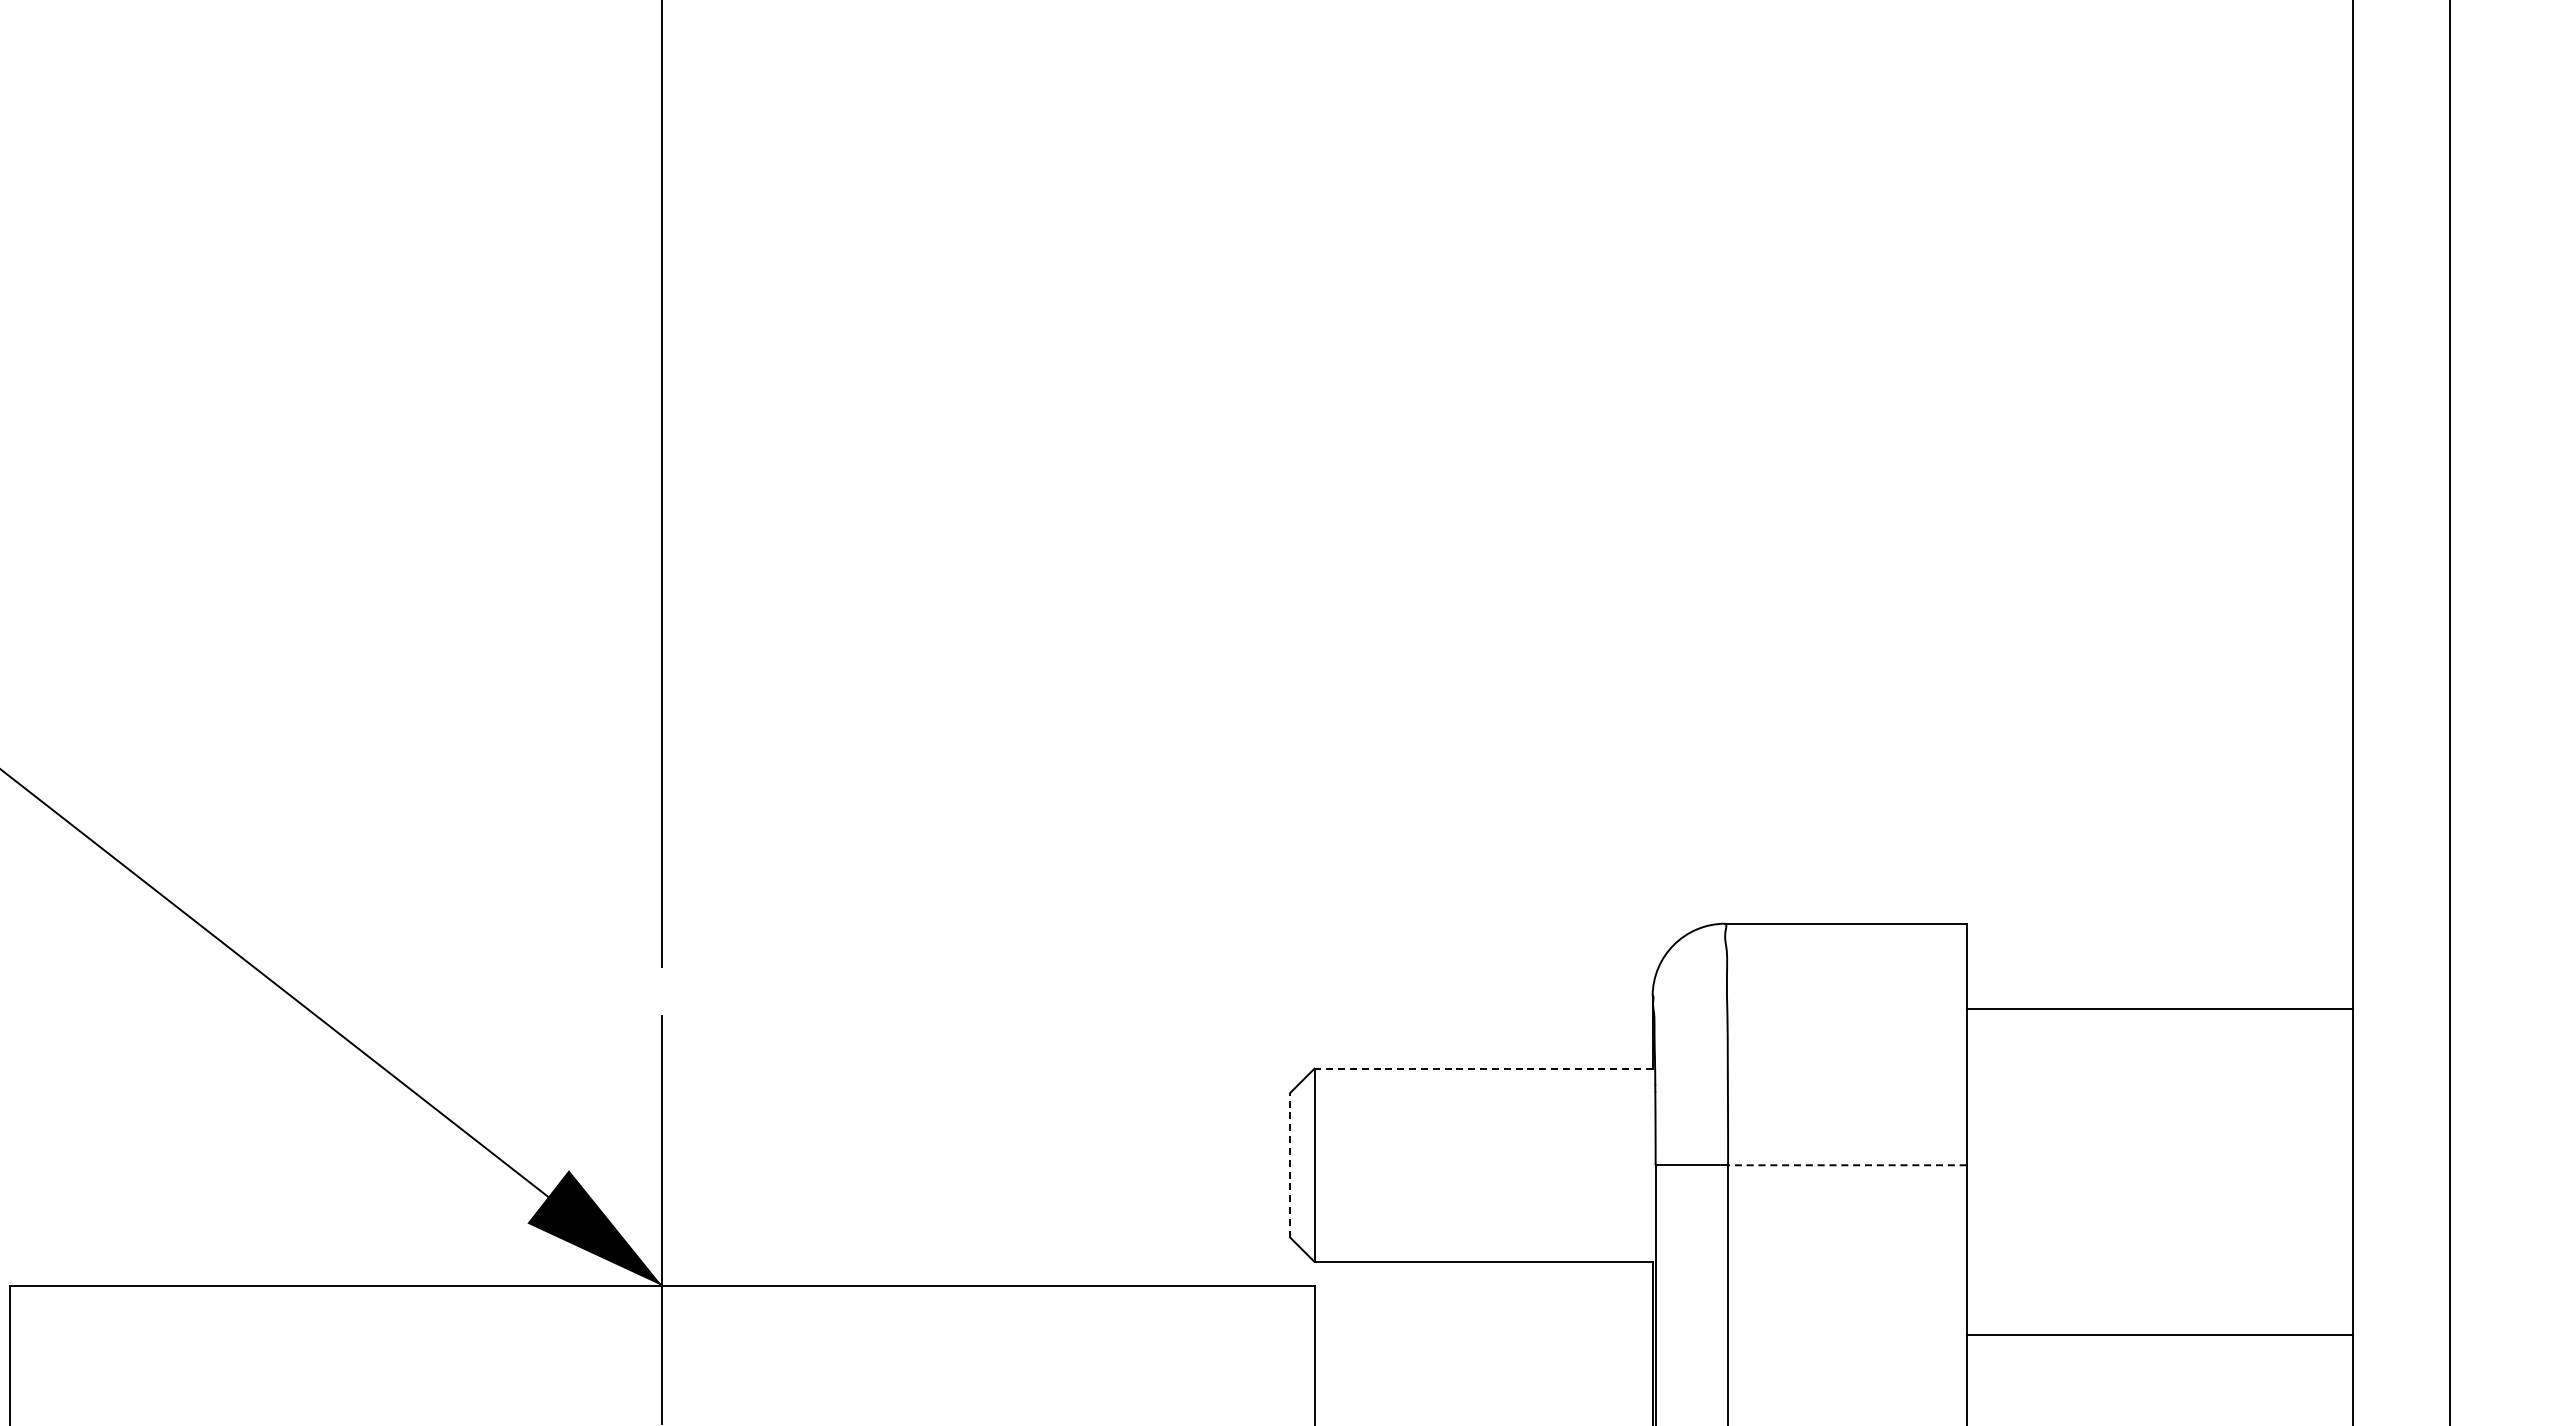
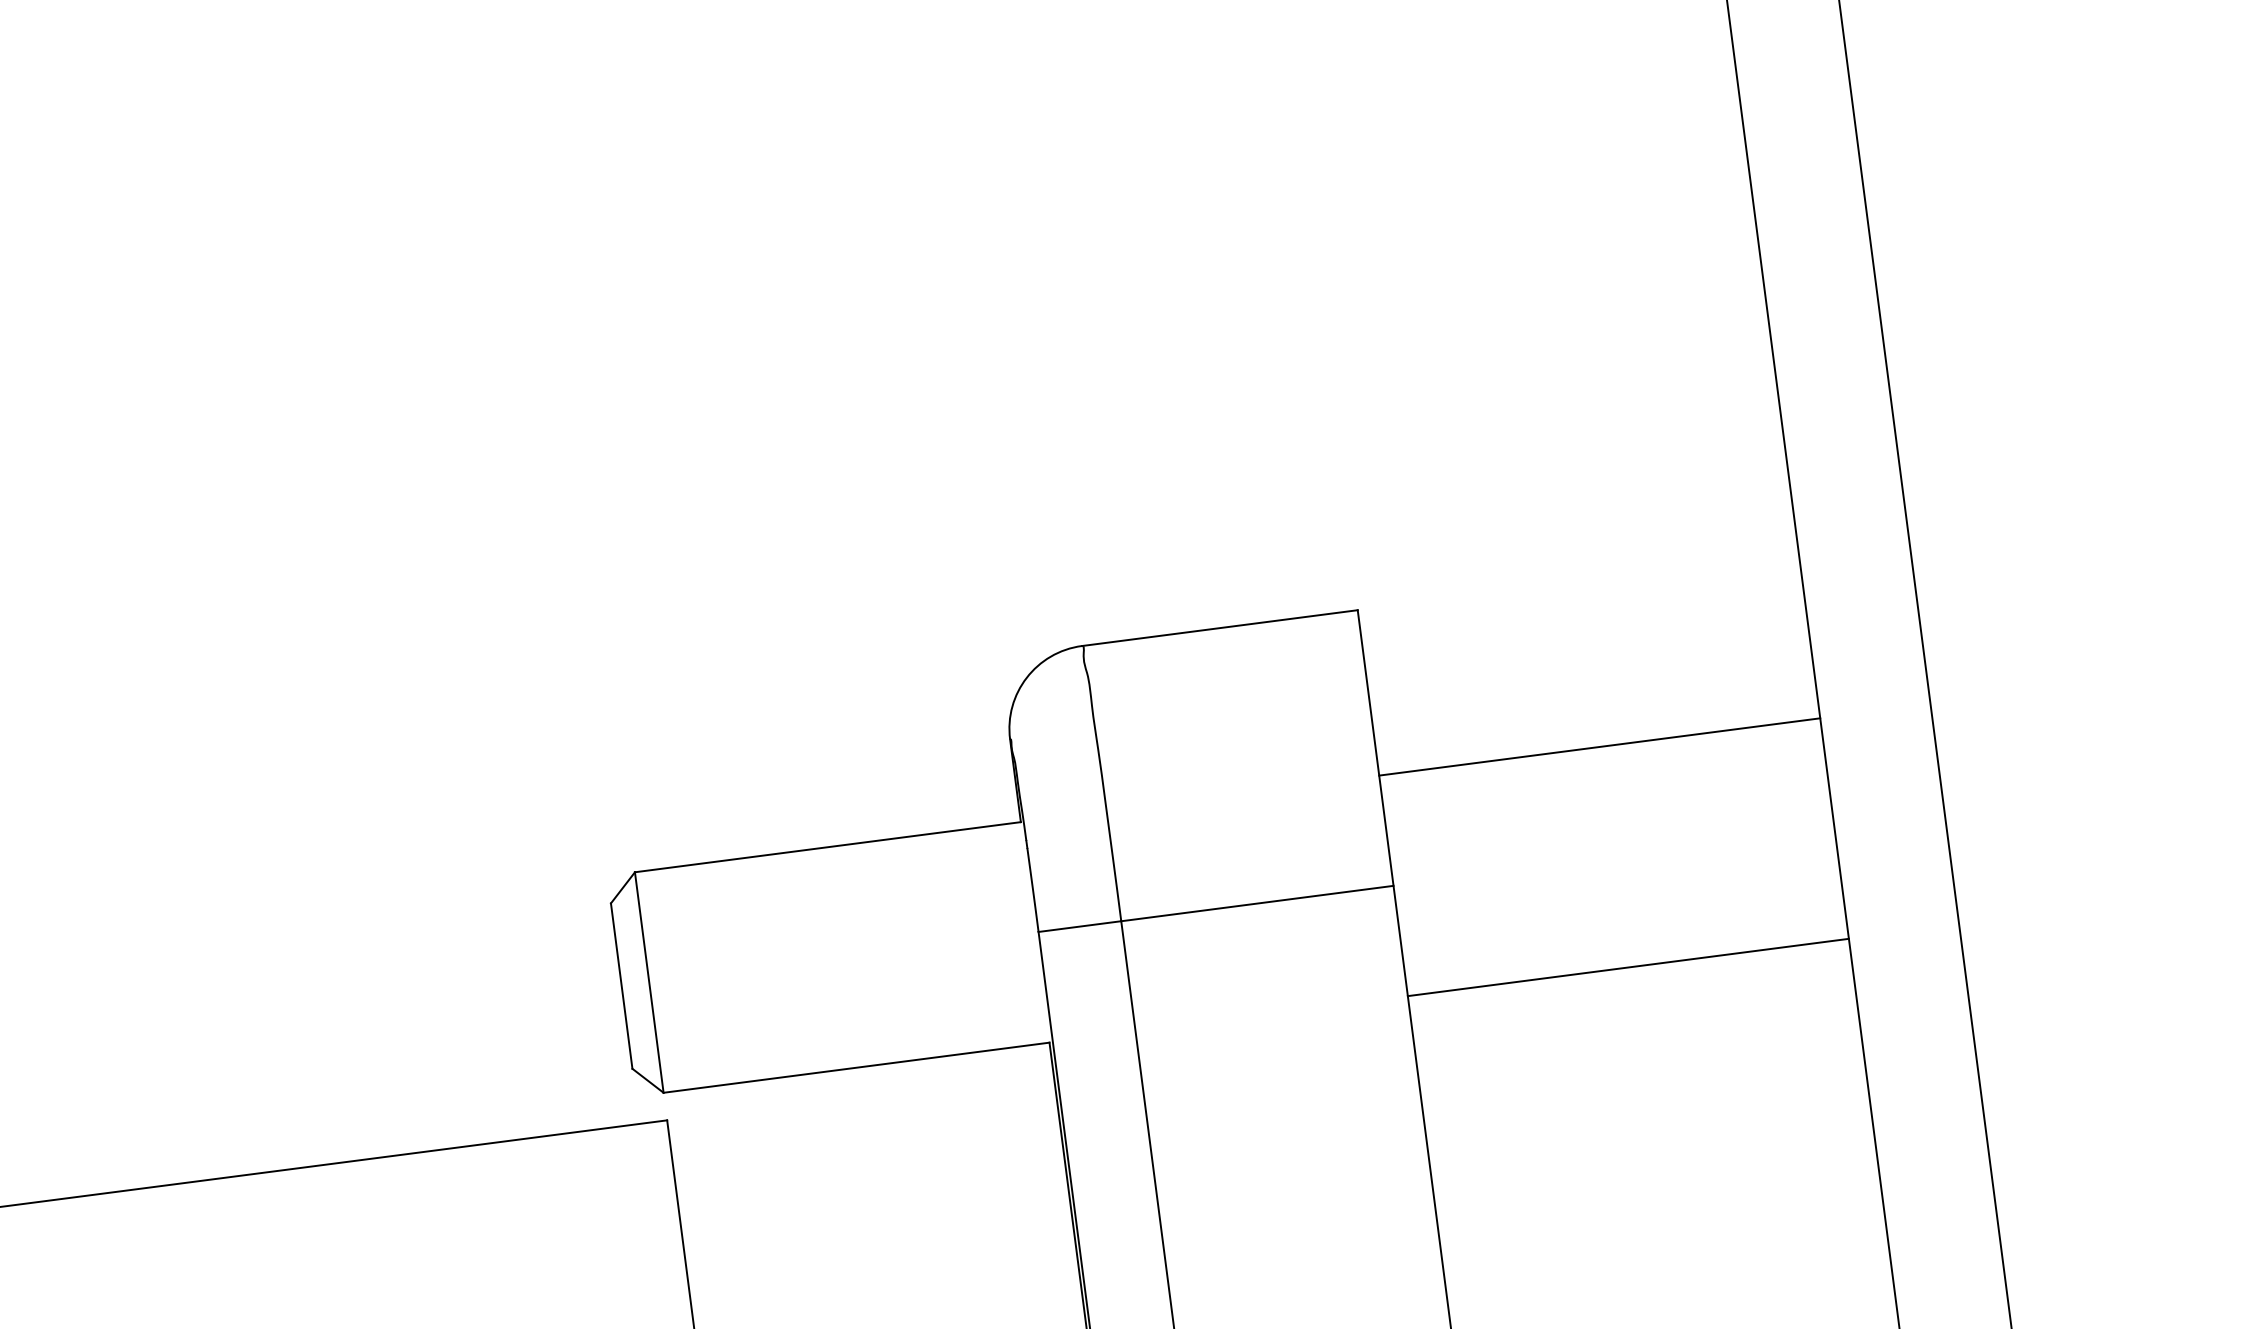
line: (2159, 1008) -> (1599, 746), moved
line: (1483, 1068) -> (827, 847), dashed -> solid
line: (1290, 1164) -> (621, 985), dashed -> solid
line: (1846, 1165) -> (1256, 903), dashed -> solid
line: (2159, 1334) -> (1627, 967), moved

